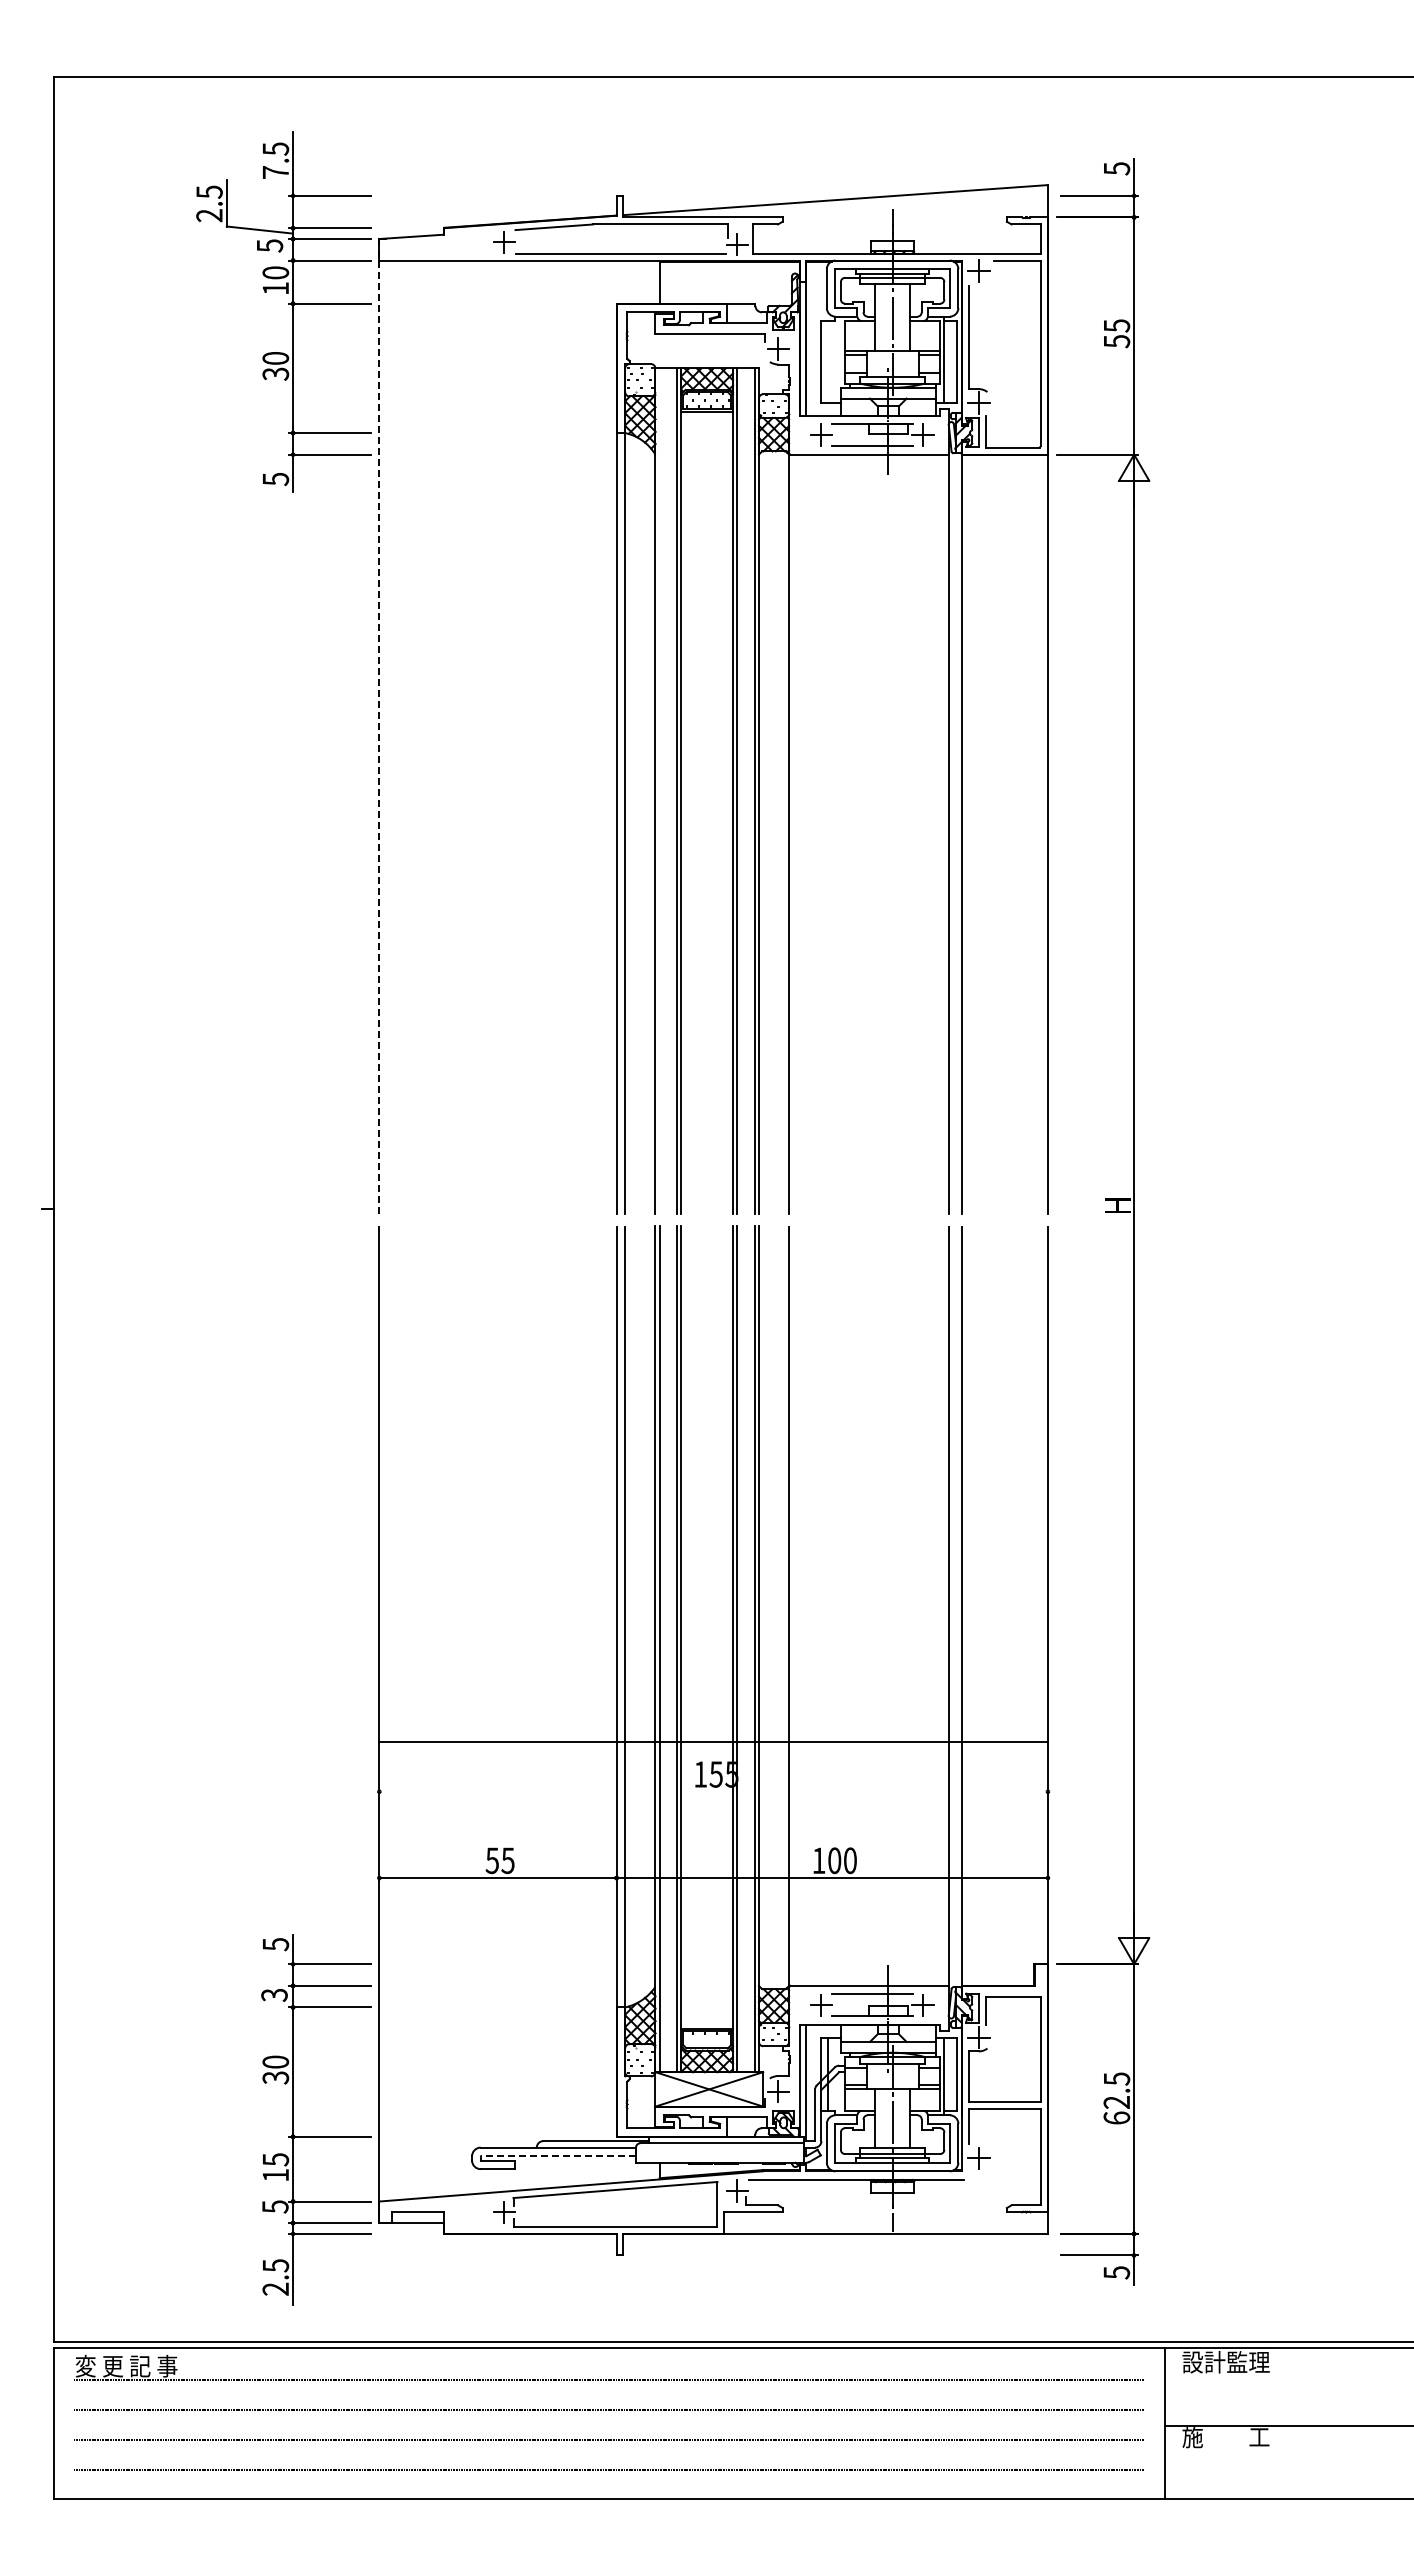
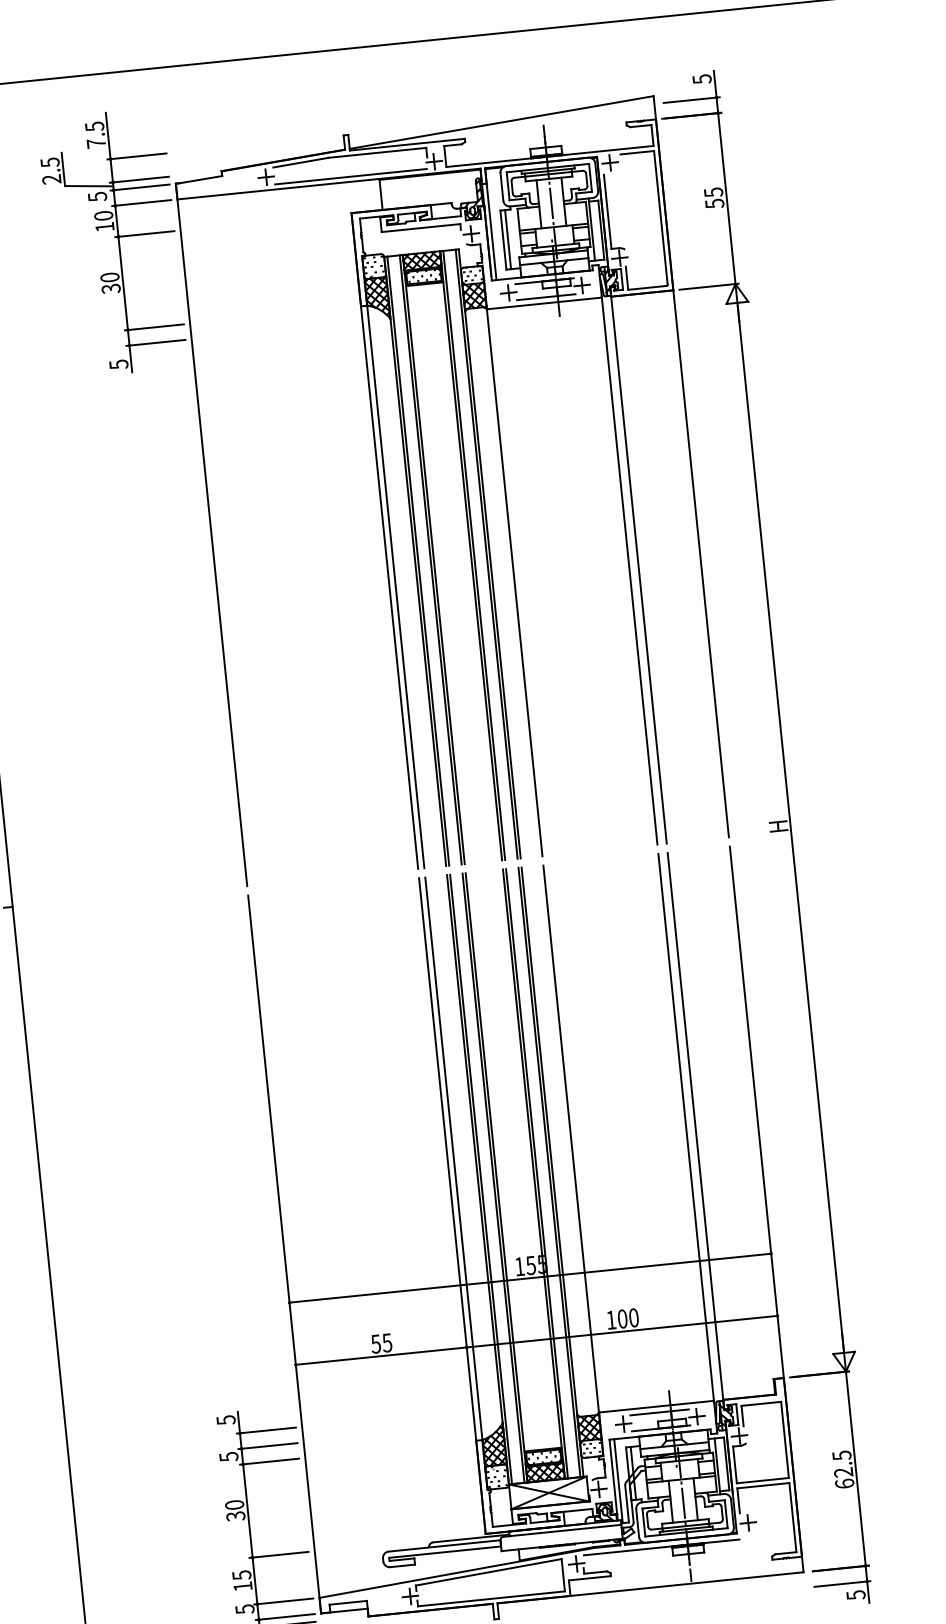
line: (827, 361) -> (507, 239), added
line: (379, 726) -> (211, 535), dashed -> solid
line: (659, 790) -> (418, 560), added
line: (713, 1741) -> (530, 1278), moved
text: (274, 1994) -> (228, 1456), 3 -> 5
line: (558, 2156) -> (445, 1552), dashed -> solid

